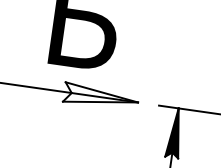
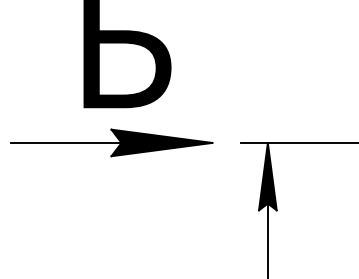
fill: (100, 96) -> (161, 142), added

